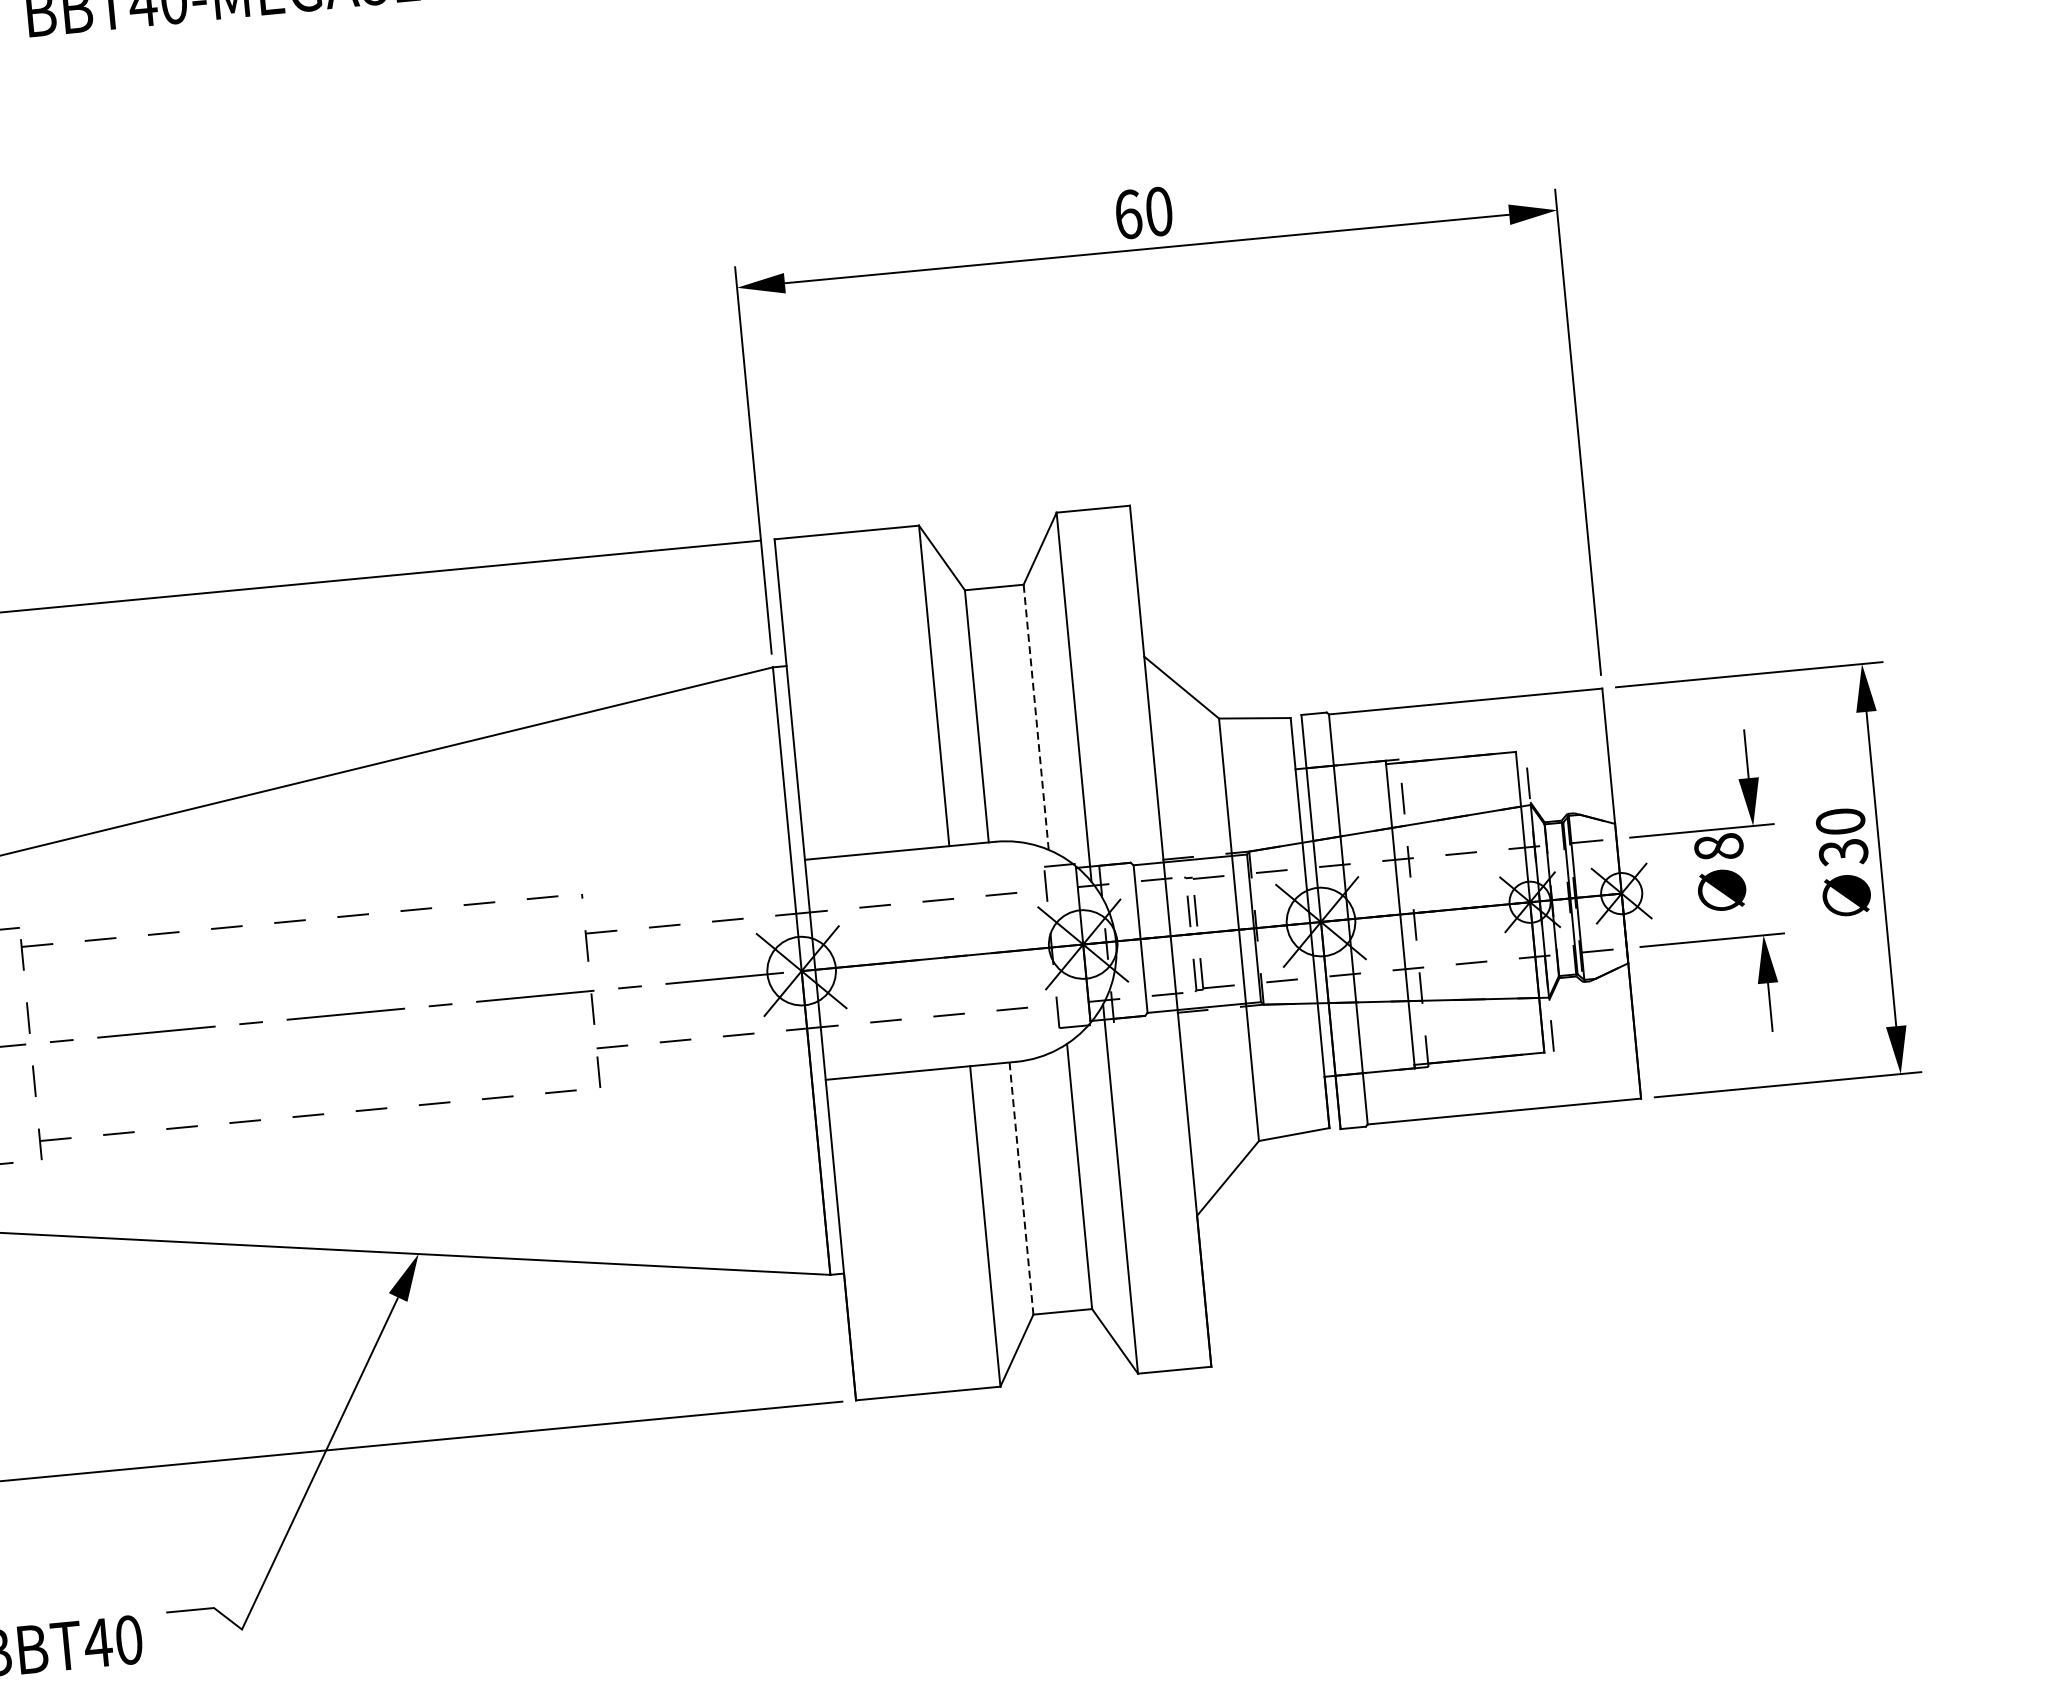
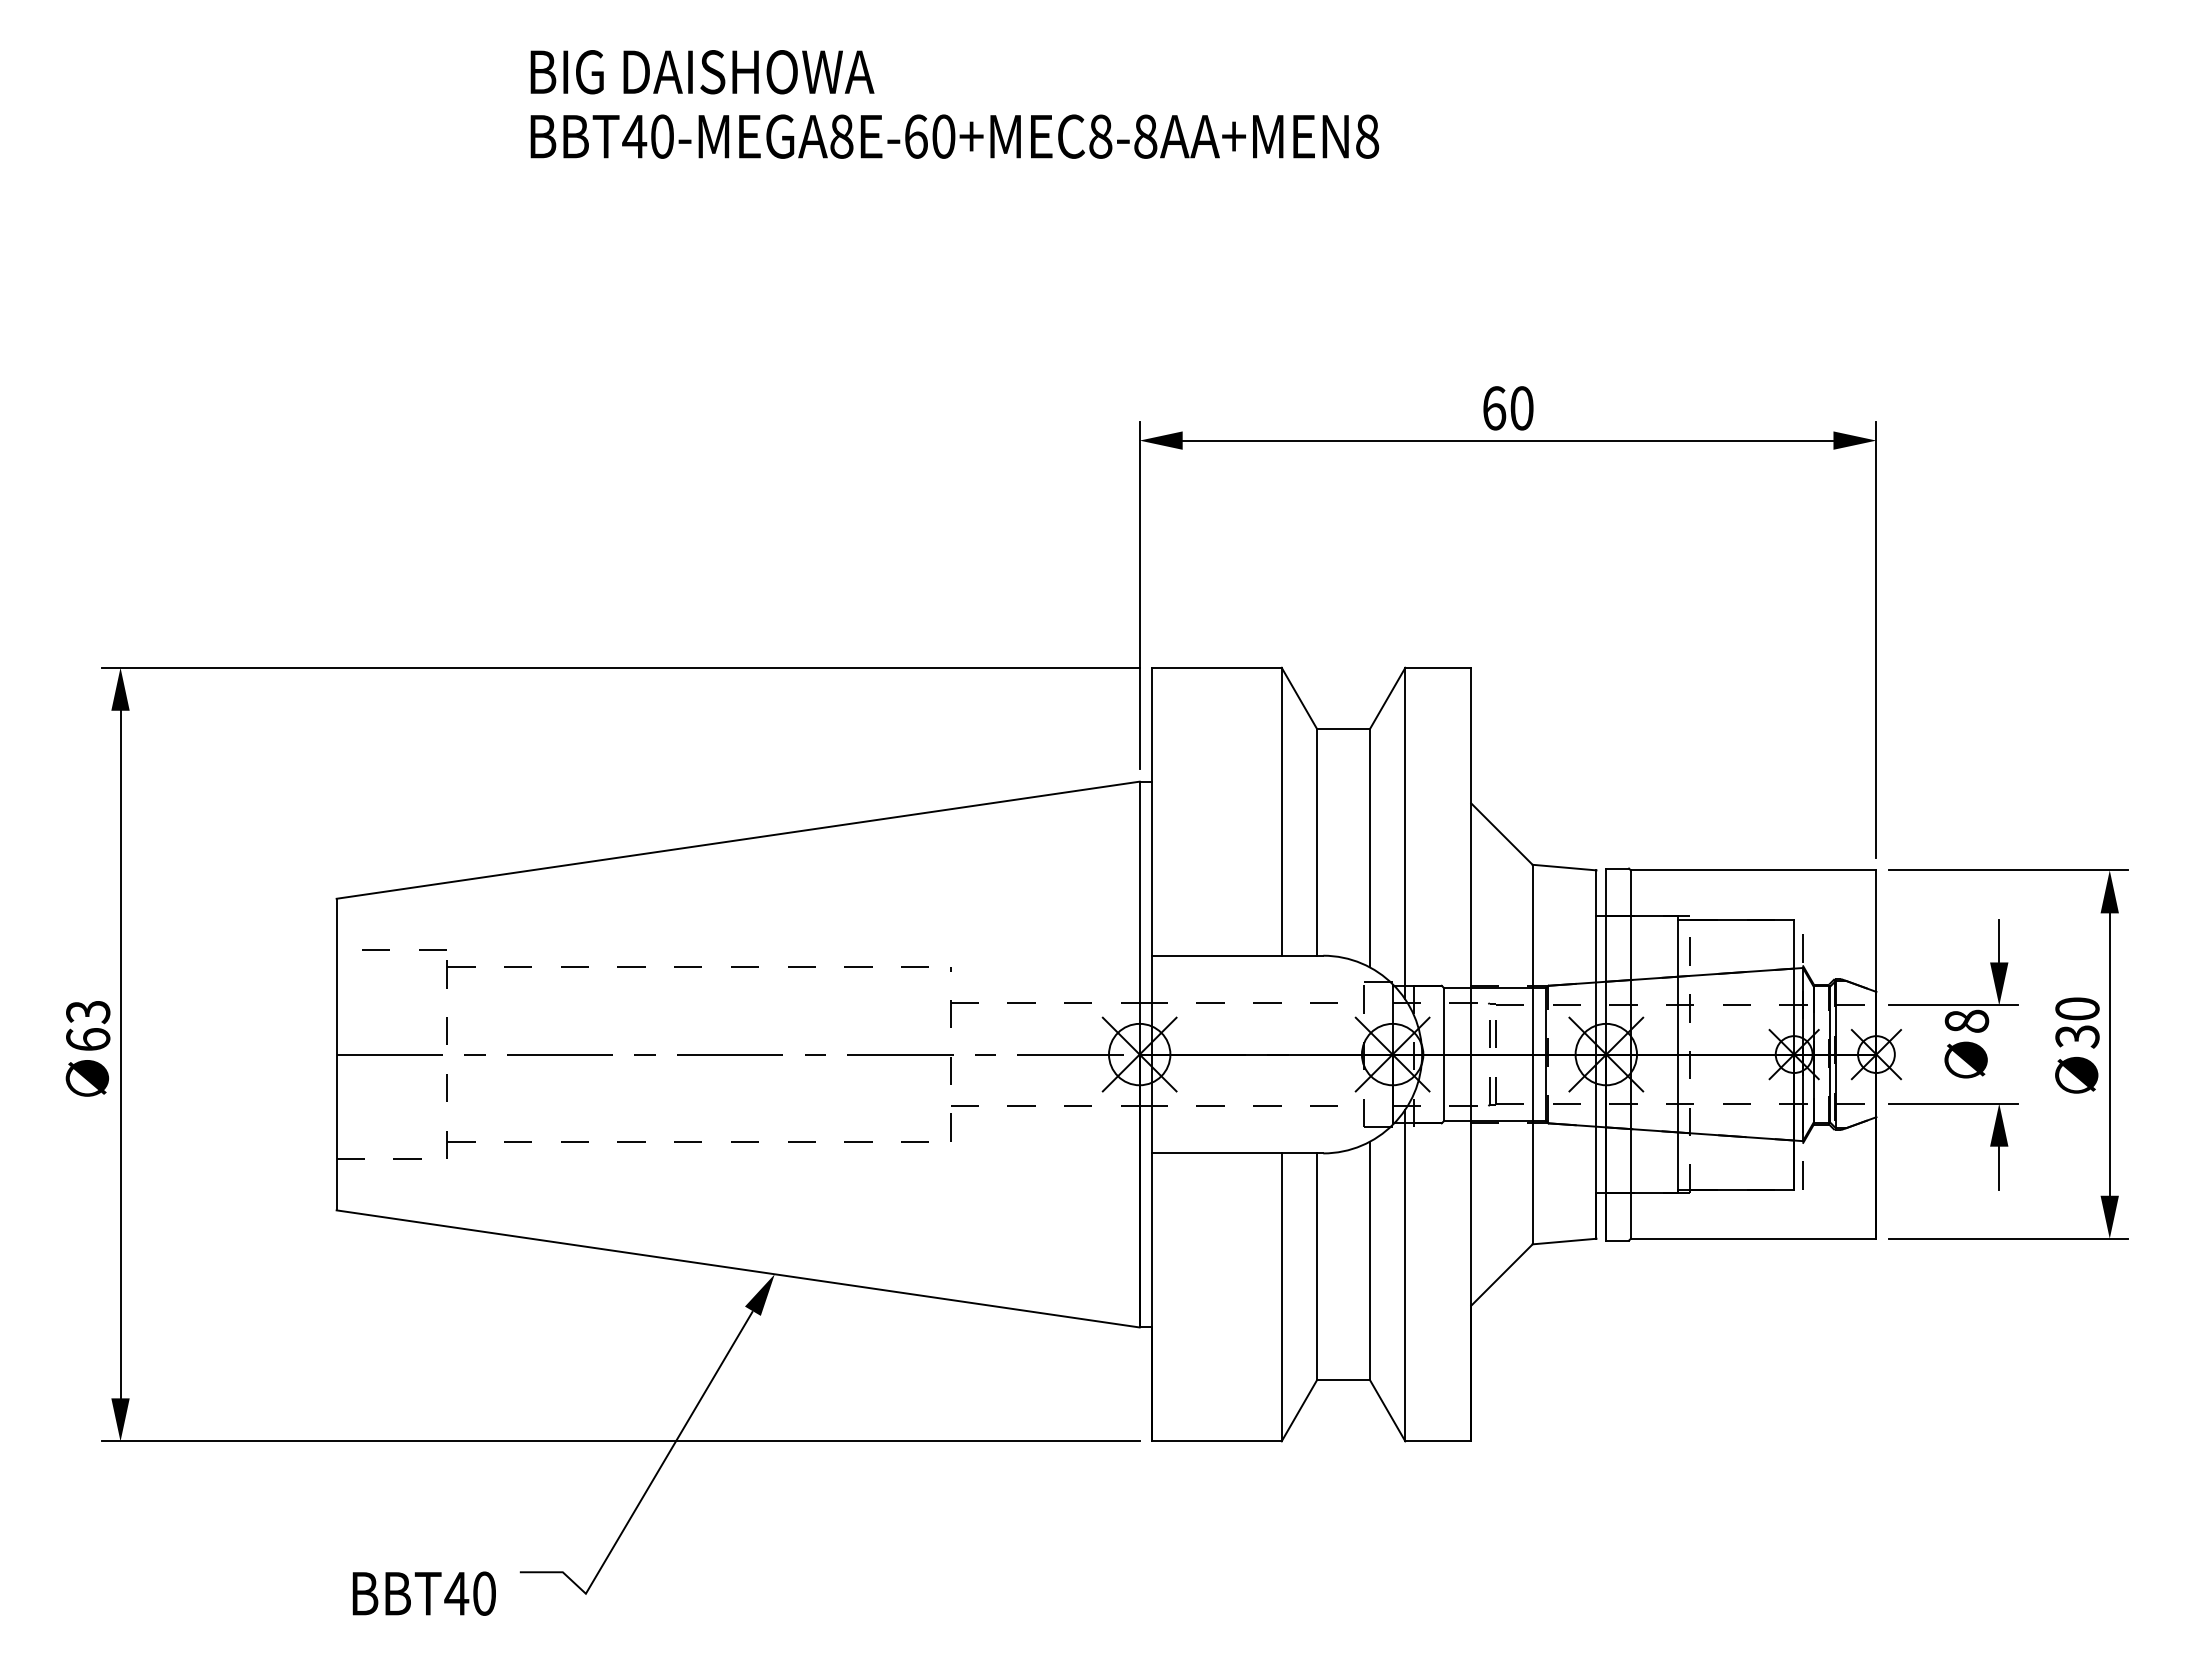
line: (1035, 716) -> (1369, 847), dashed -> solid
line: (1021, 1189) -> (1317, 1267), dashed -> solid

